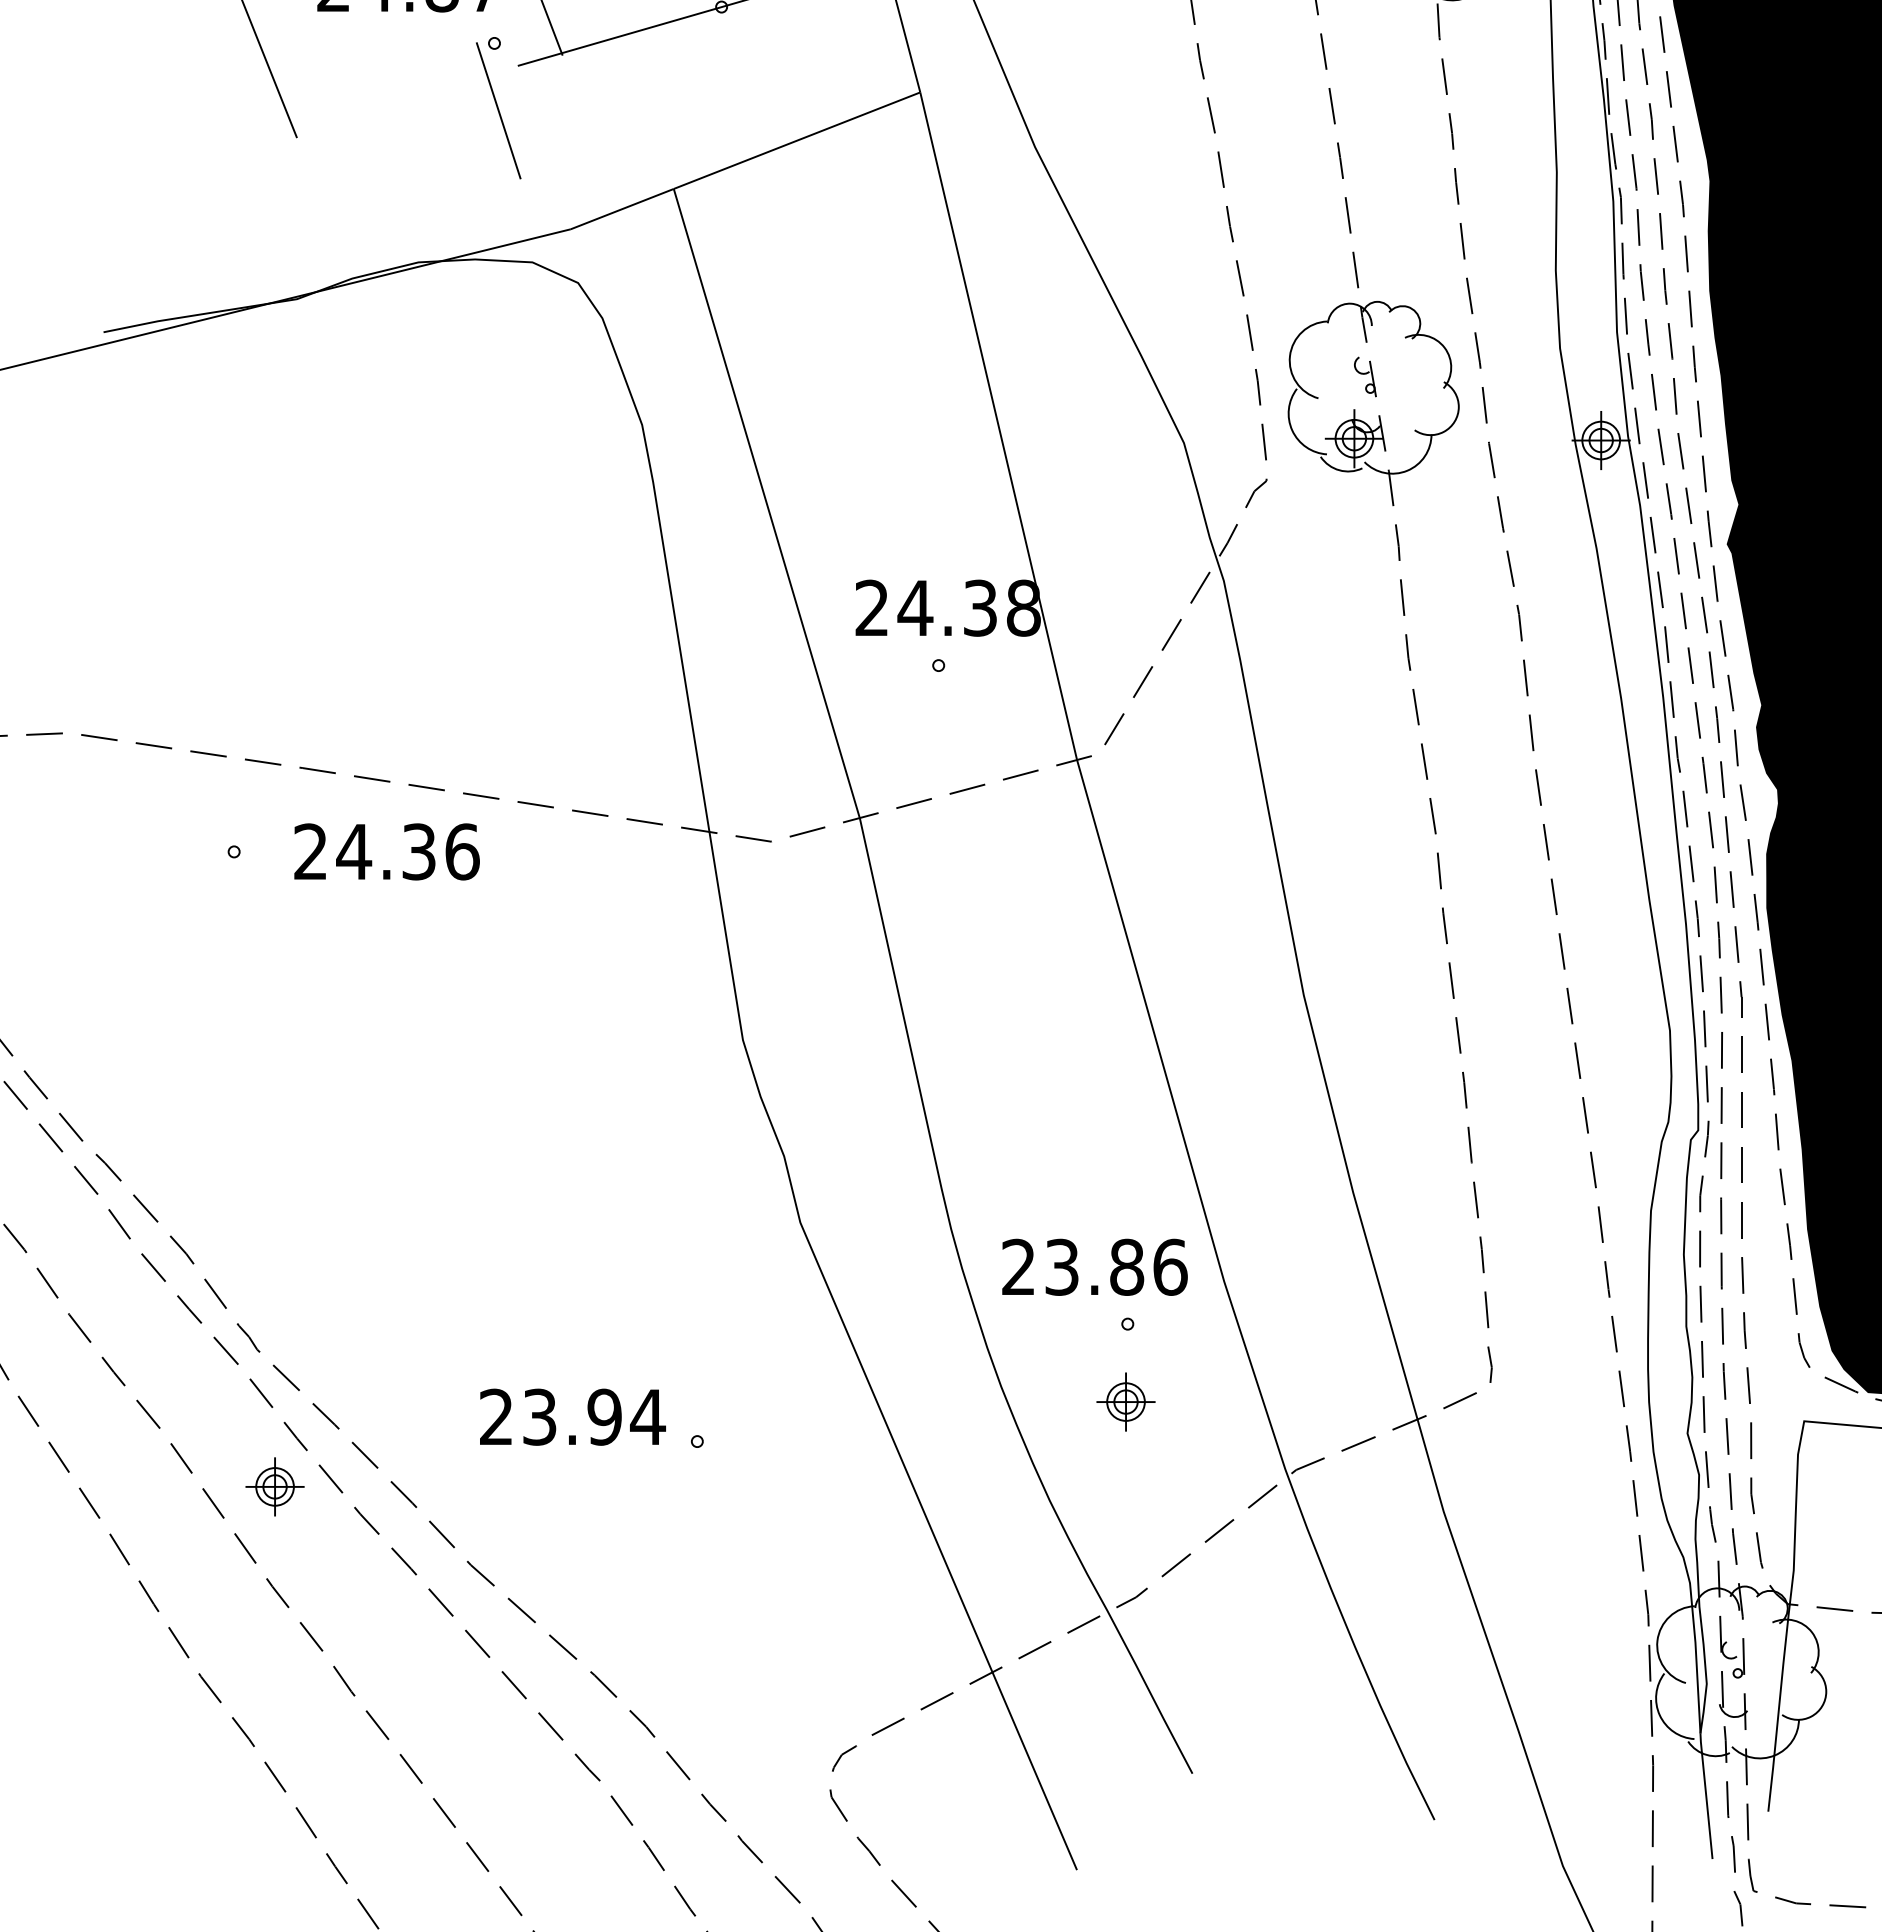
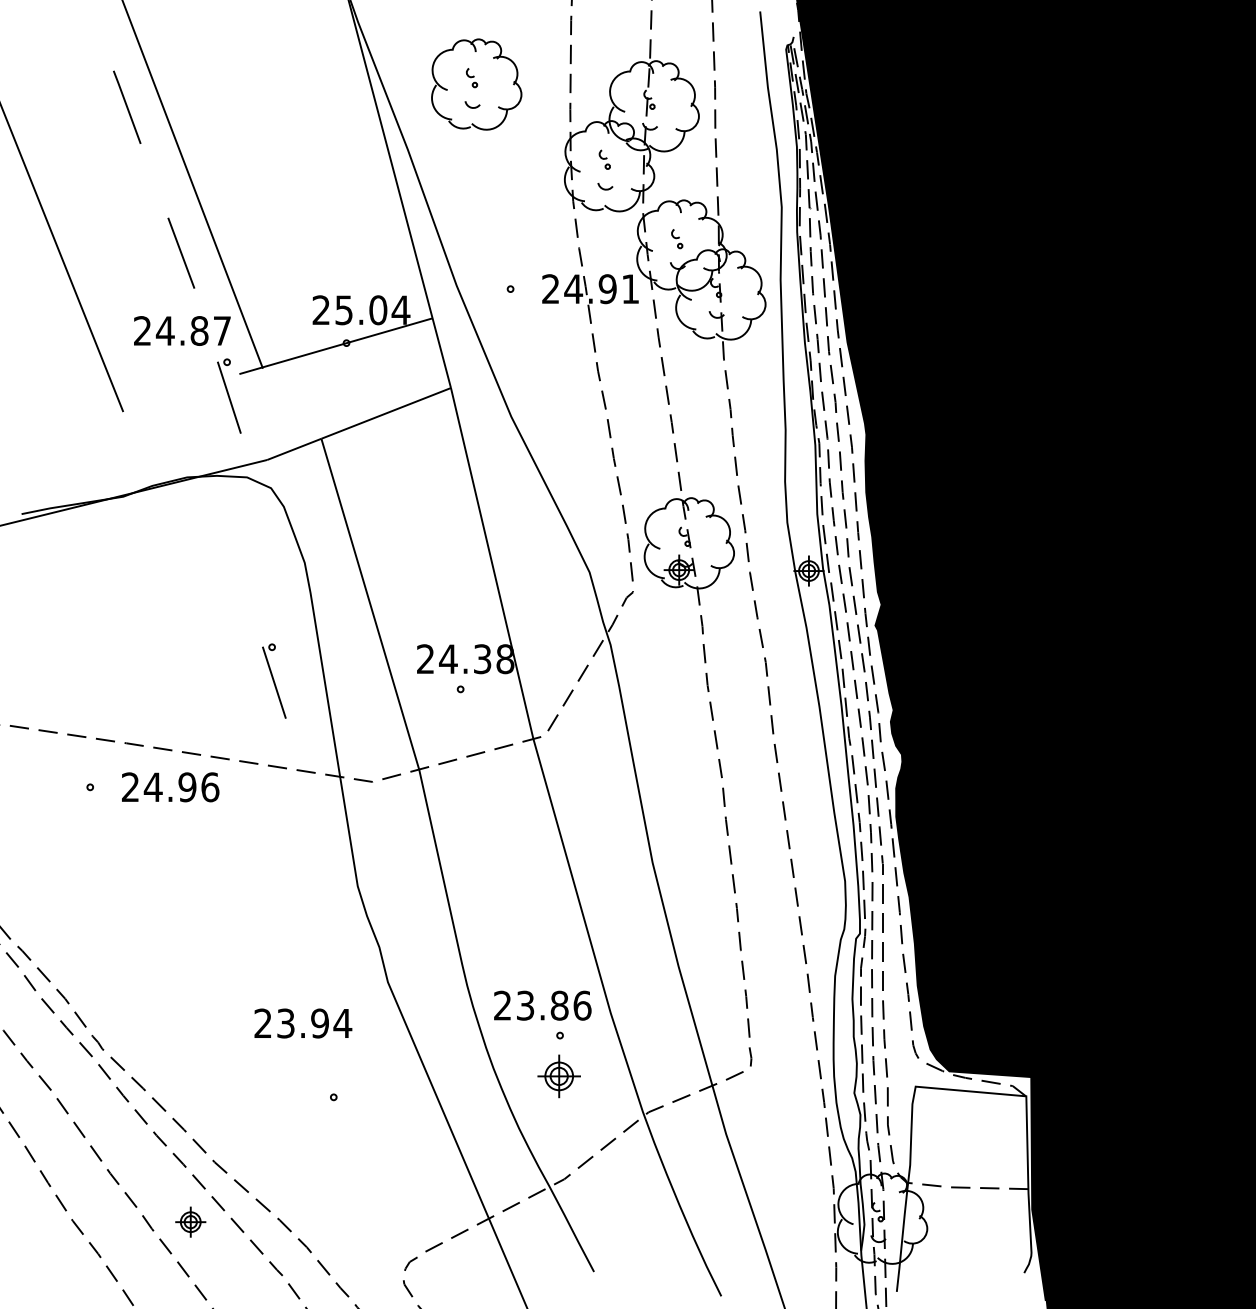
part: (584, 648) -> (274, 680), added
text: (419, 852) -> (187, 787), 24.36 -> 24.96
part: (1124, 1401) -> (558, 1076), size x1.4
text: (573, 1417) -> (303, 1023), moved
part: (274, 1485) -> (190, 1221), moved

